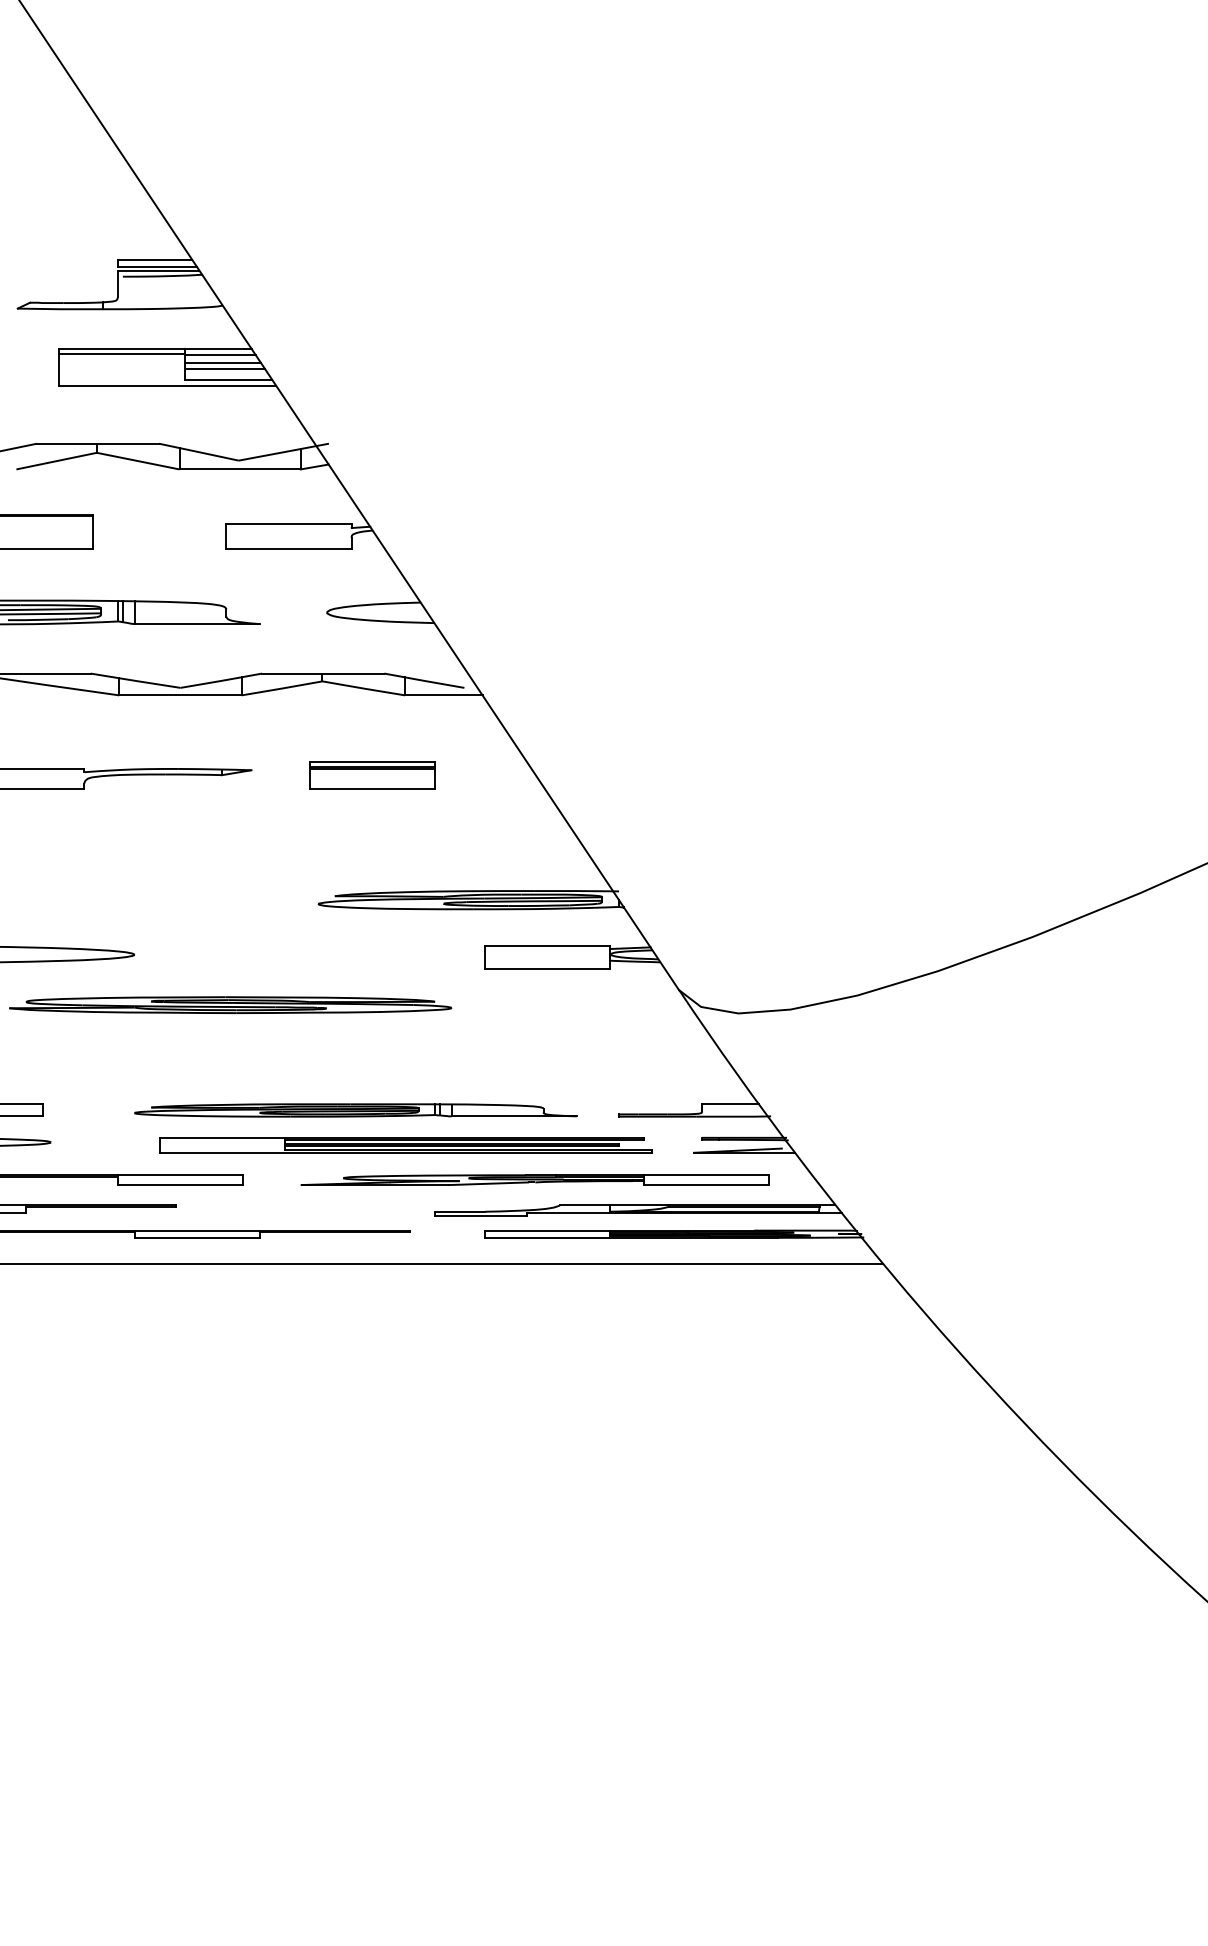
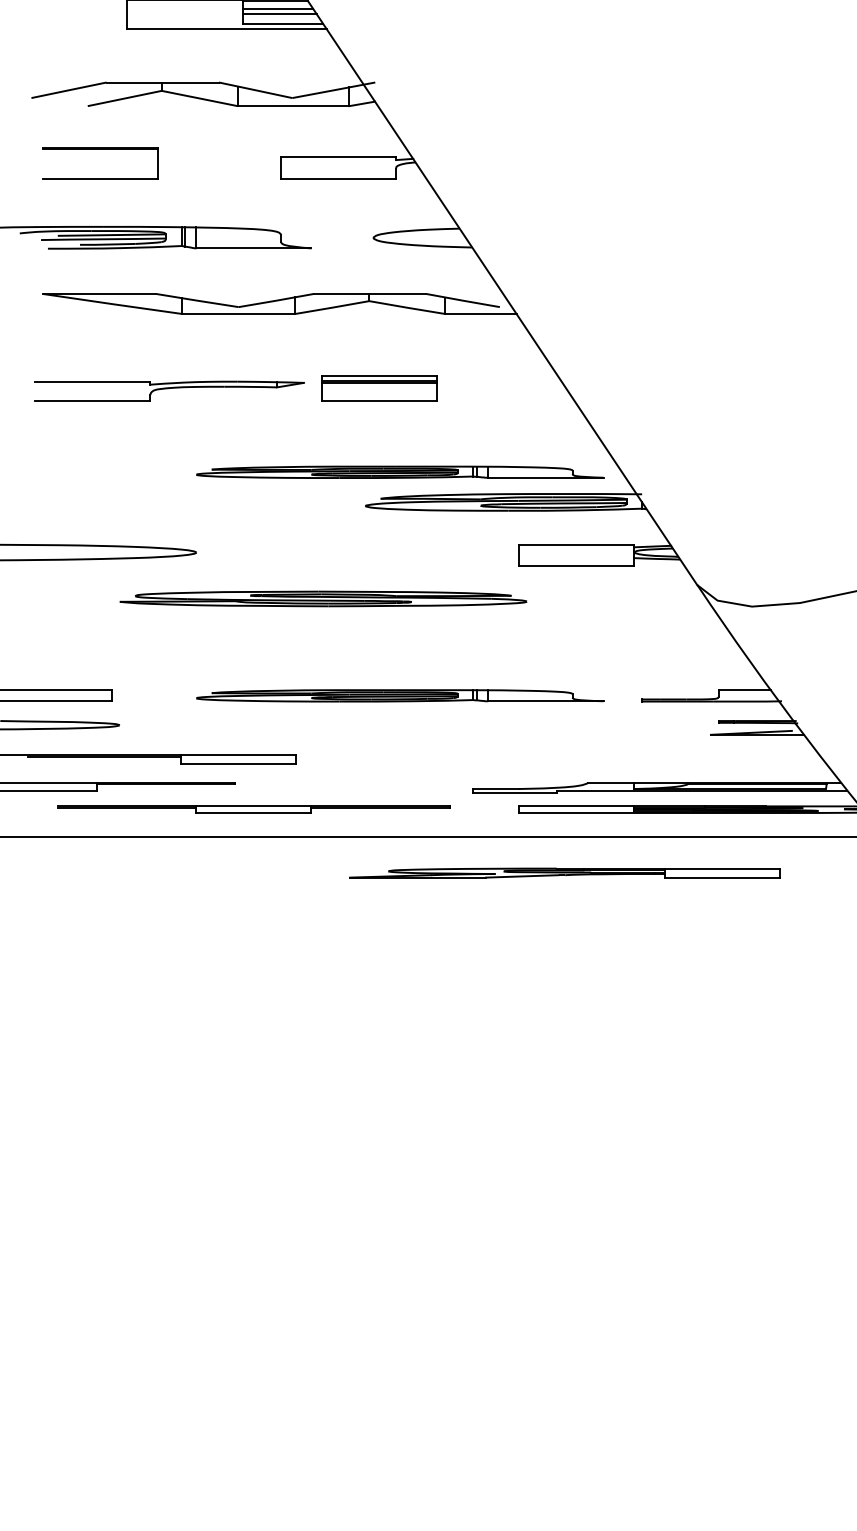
part: (372, 775) -> (379, 388), moved
part: (355, 867) -> (399, 472), added
part: (230, 1004) -> (323, 598), moved
part: (405, 1145) -> (445, 728), removed
part: (534, 1179) -> (564, 872), moved

